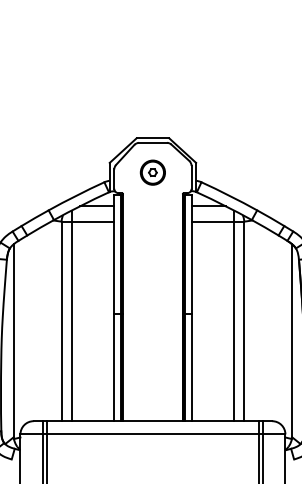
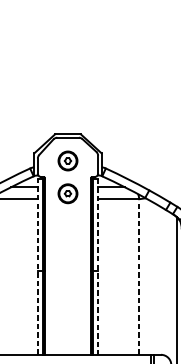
part: (152, 214) -> (67, 193), added
line: (114, 308) -> (38, 266), solid -> dashed
line: (191, 308) -> (98, 266), solid -> dashed
line: (71, 315) -> (4, 272), removed
line: (234, 315) -> (131, 272), removed
line: (244, 321) -> (139, 277), solid -> dashed

